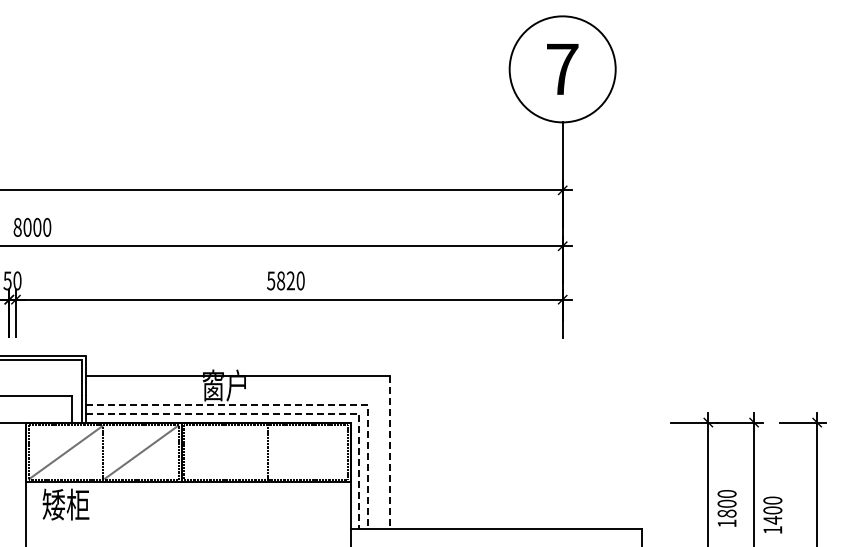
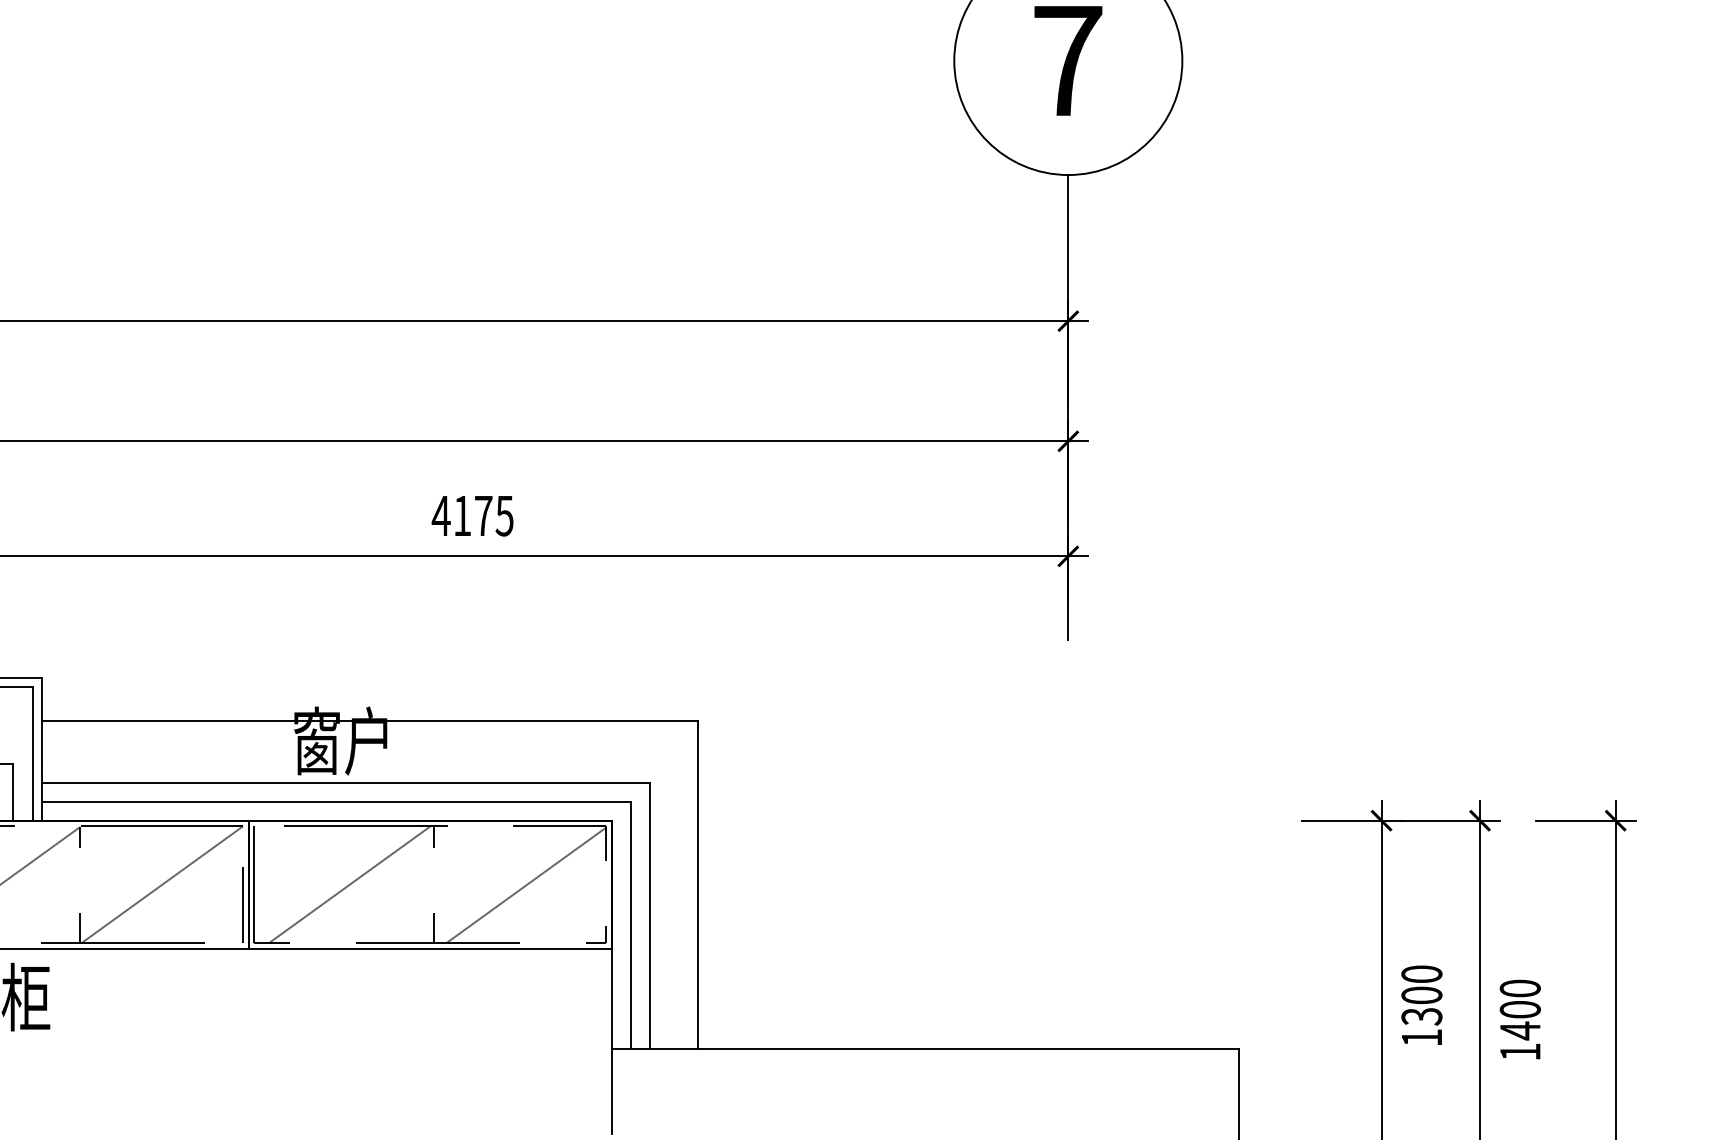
text: (285, 280) -> (472, 515), 5820 -> 4175
line: (289, 405) -> (480, 783), dashed -> solid
line: (280, 413) -> (461, 801), dashed -> solid
line: (228, 452) -> (349, 885), added
line: (310, 452) -> (525, 885), added
line: (390, 452) -> (697, 885), dashed -> solid
text: (726, 513) -> (1420, 1016), 1800 -> 1300

